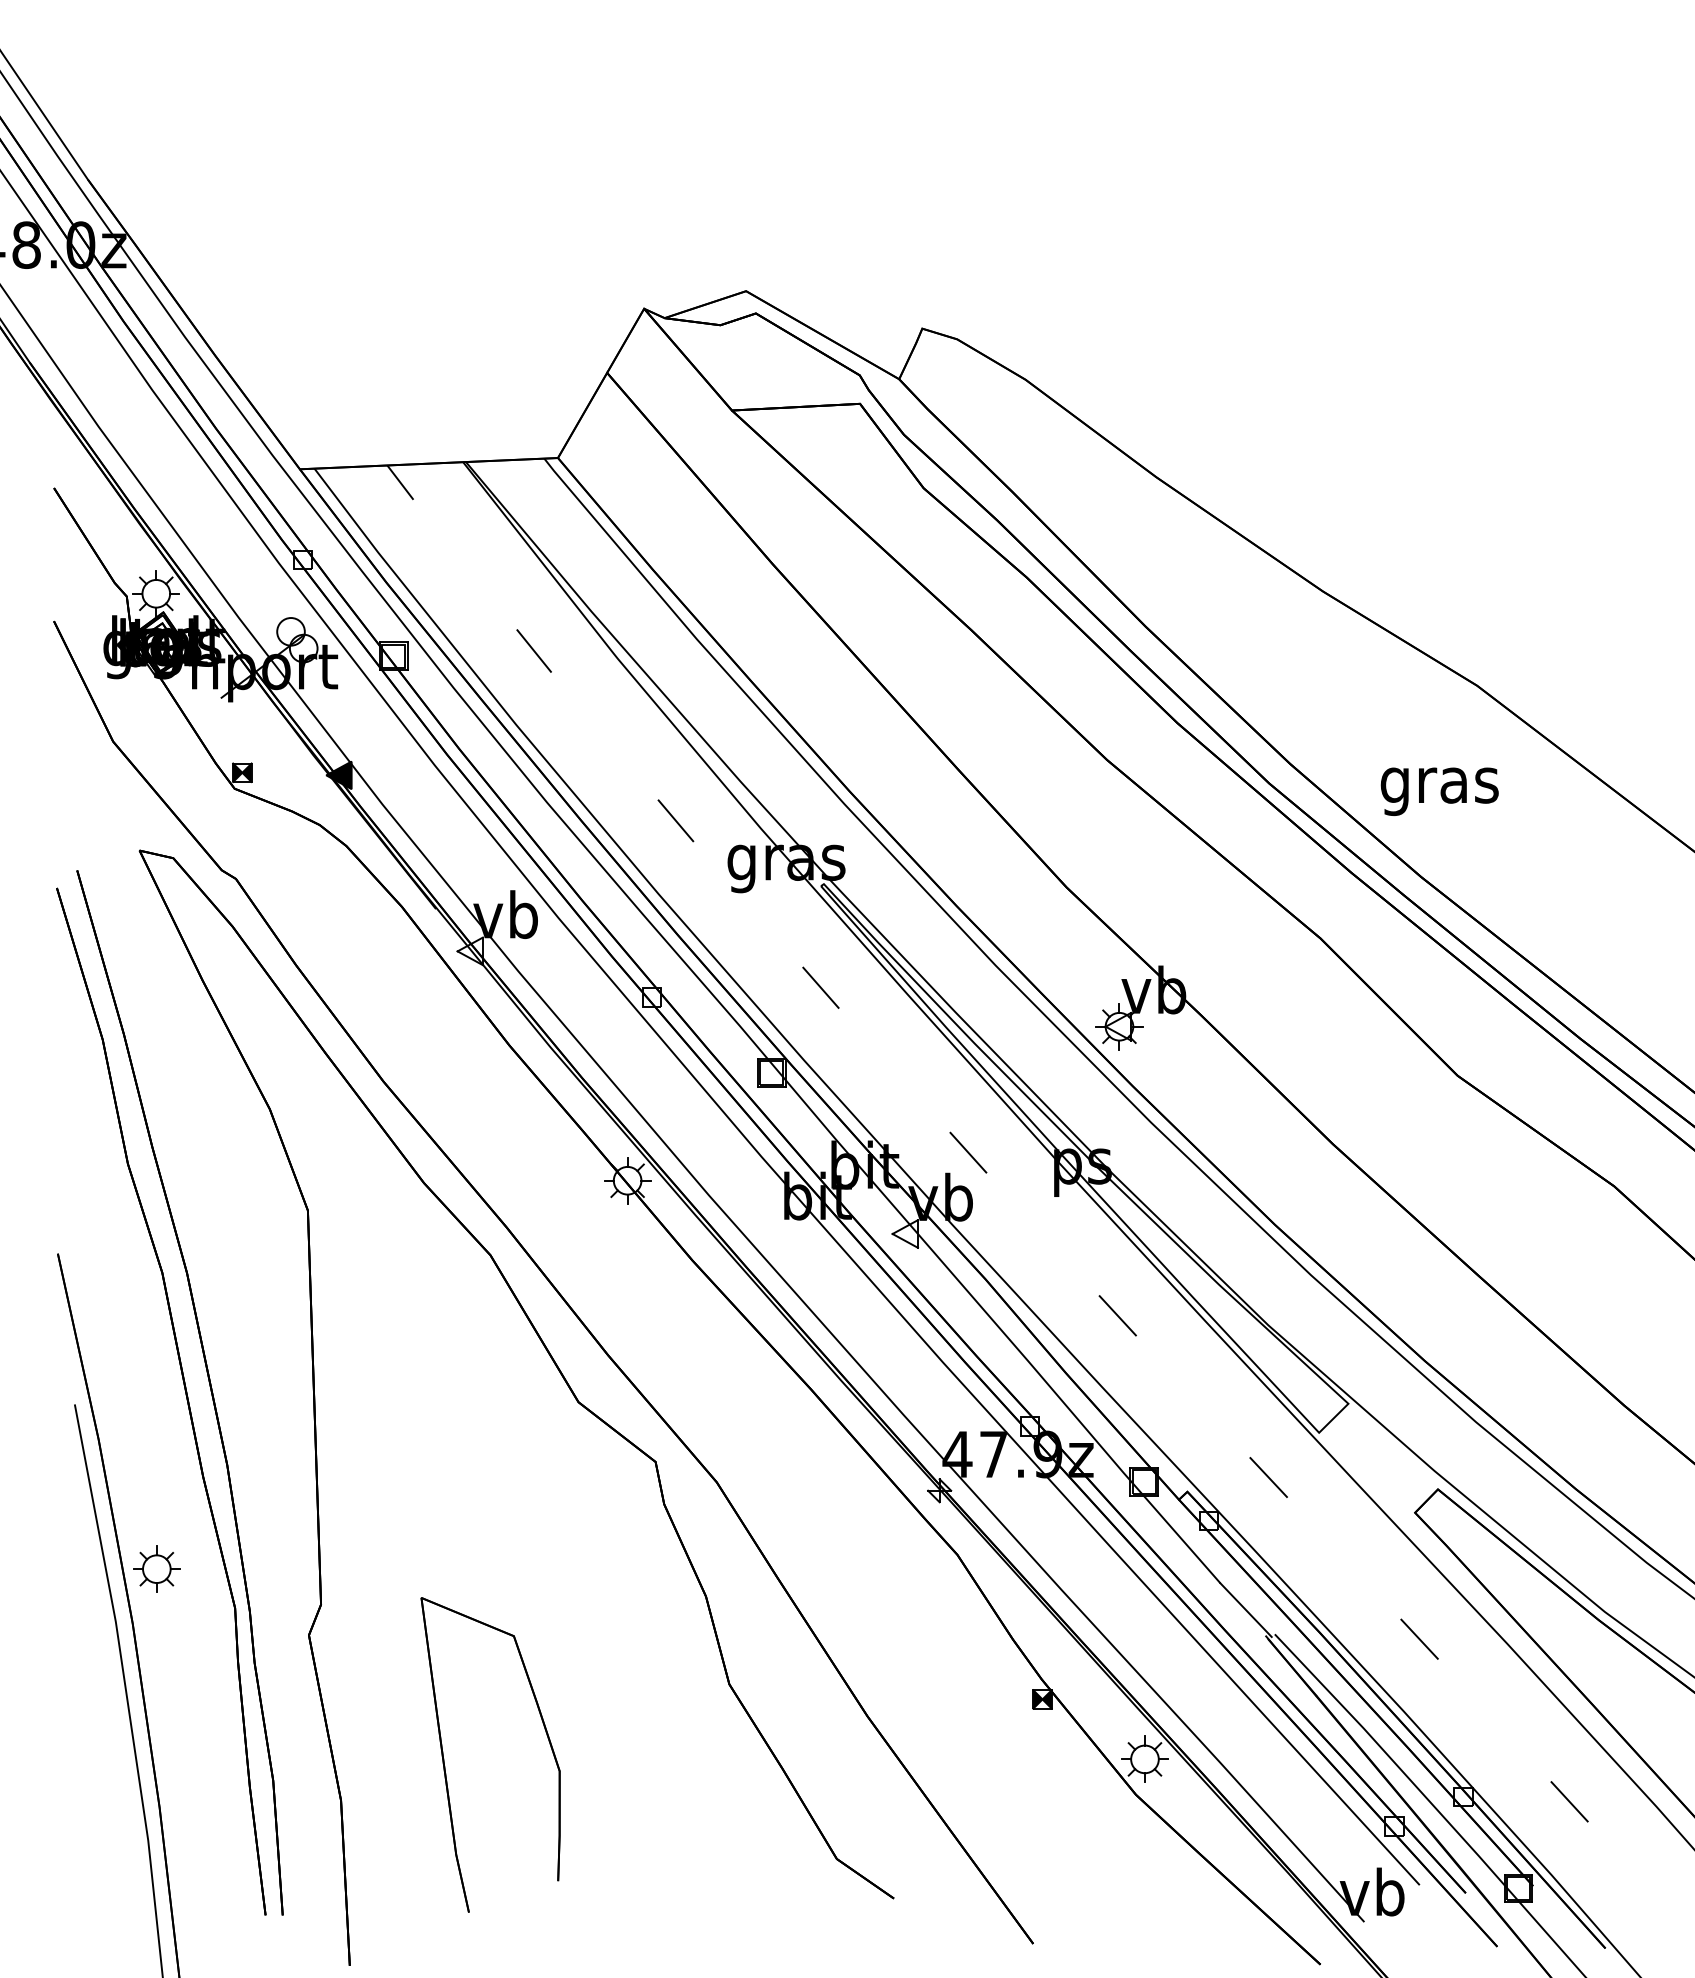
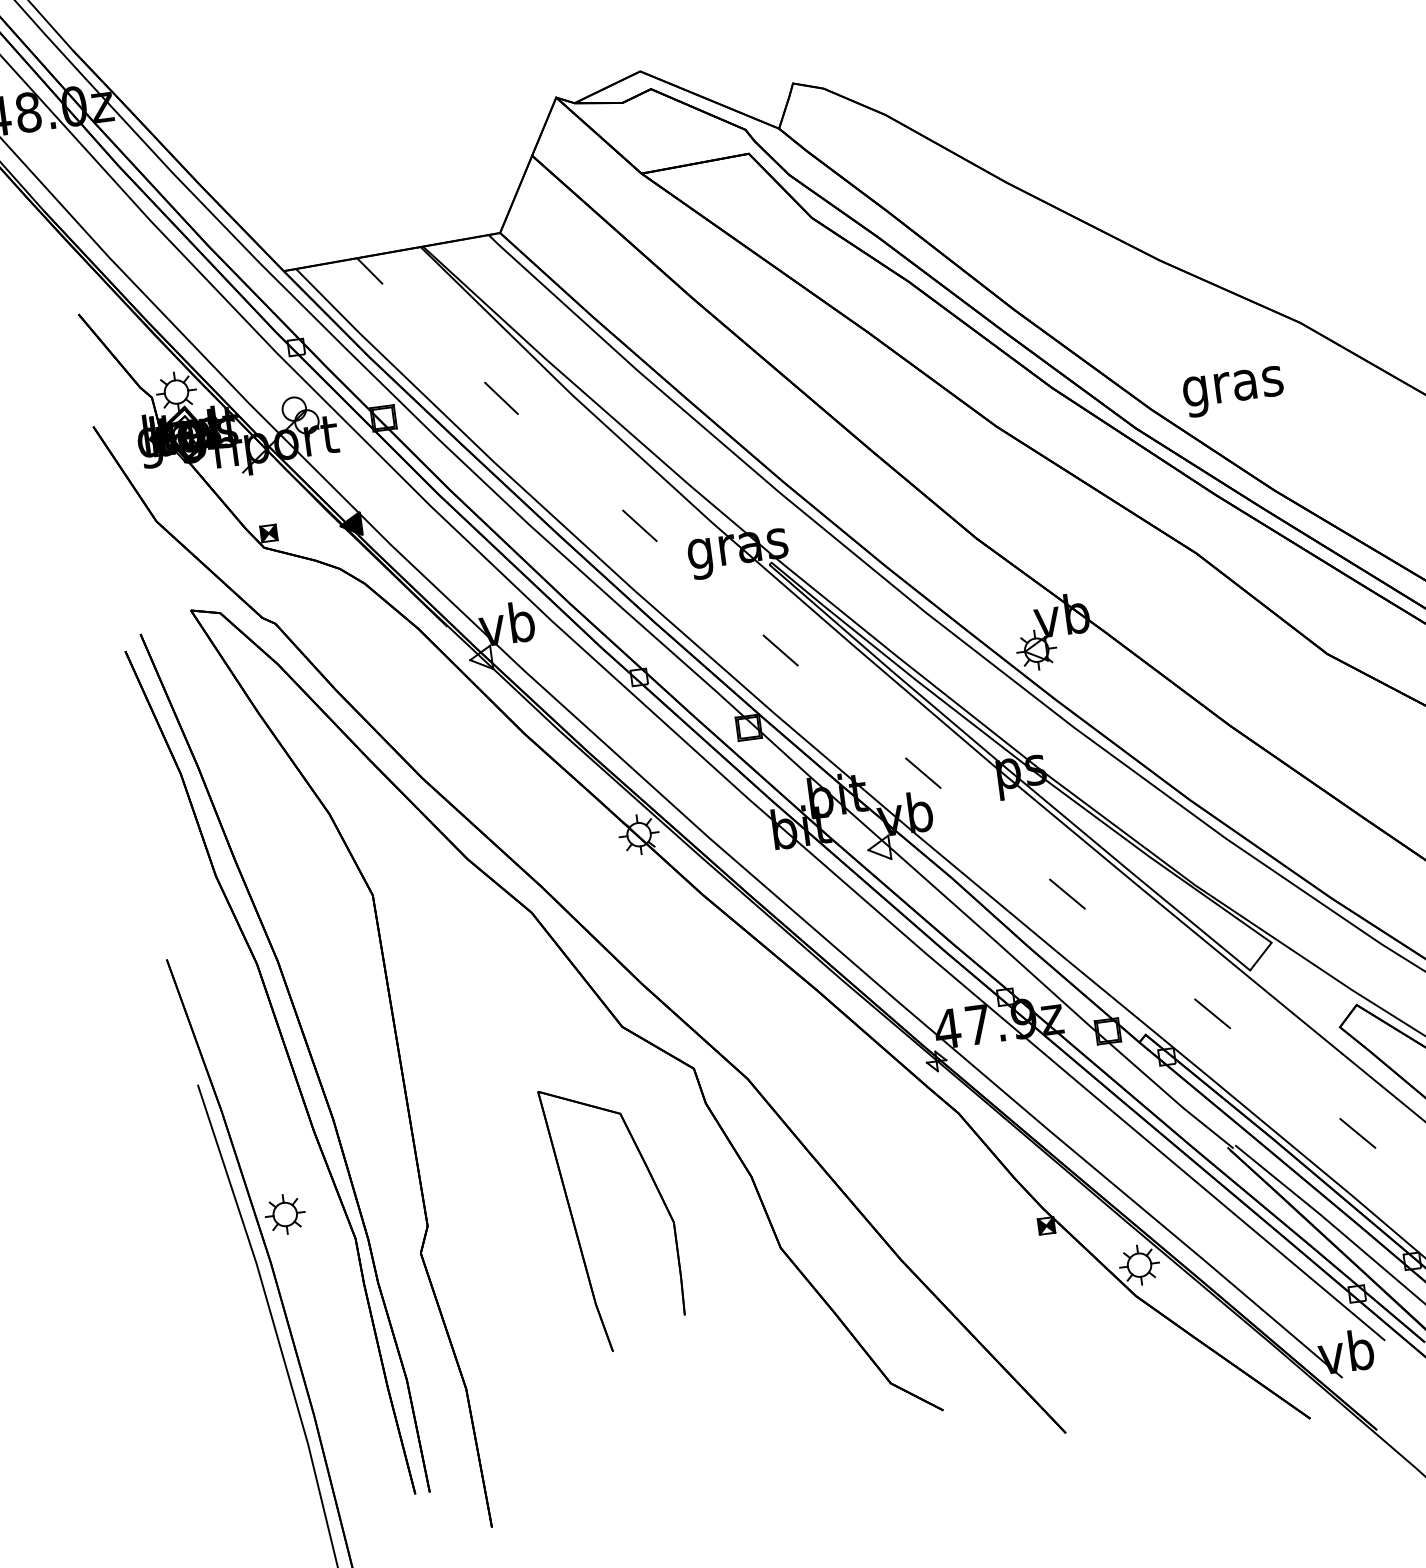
text: (1439, 791) -> (1233, 391), moved
part: (444, 1758) -> (575, 1224), moved

